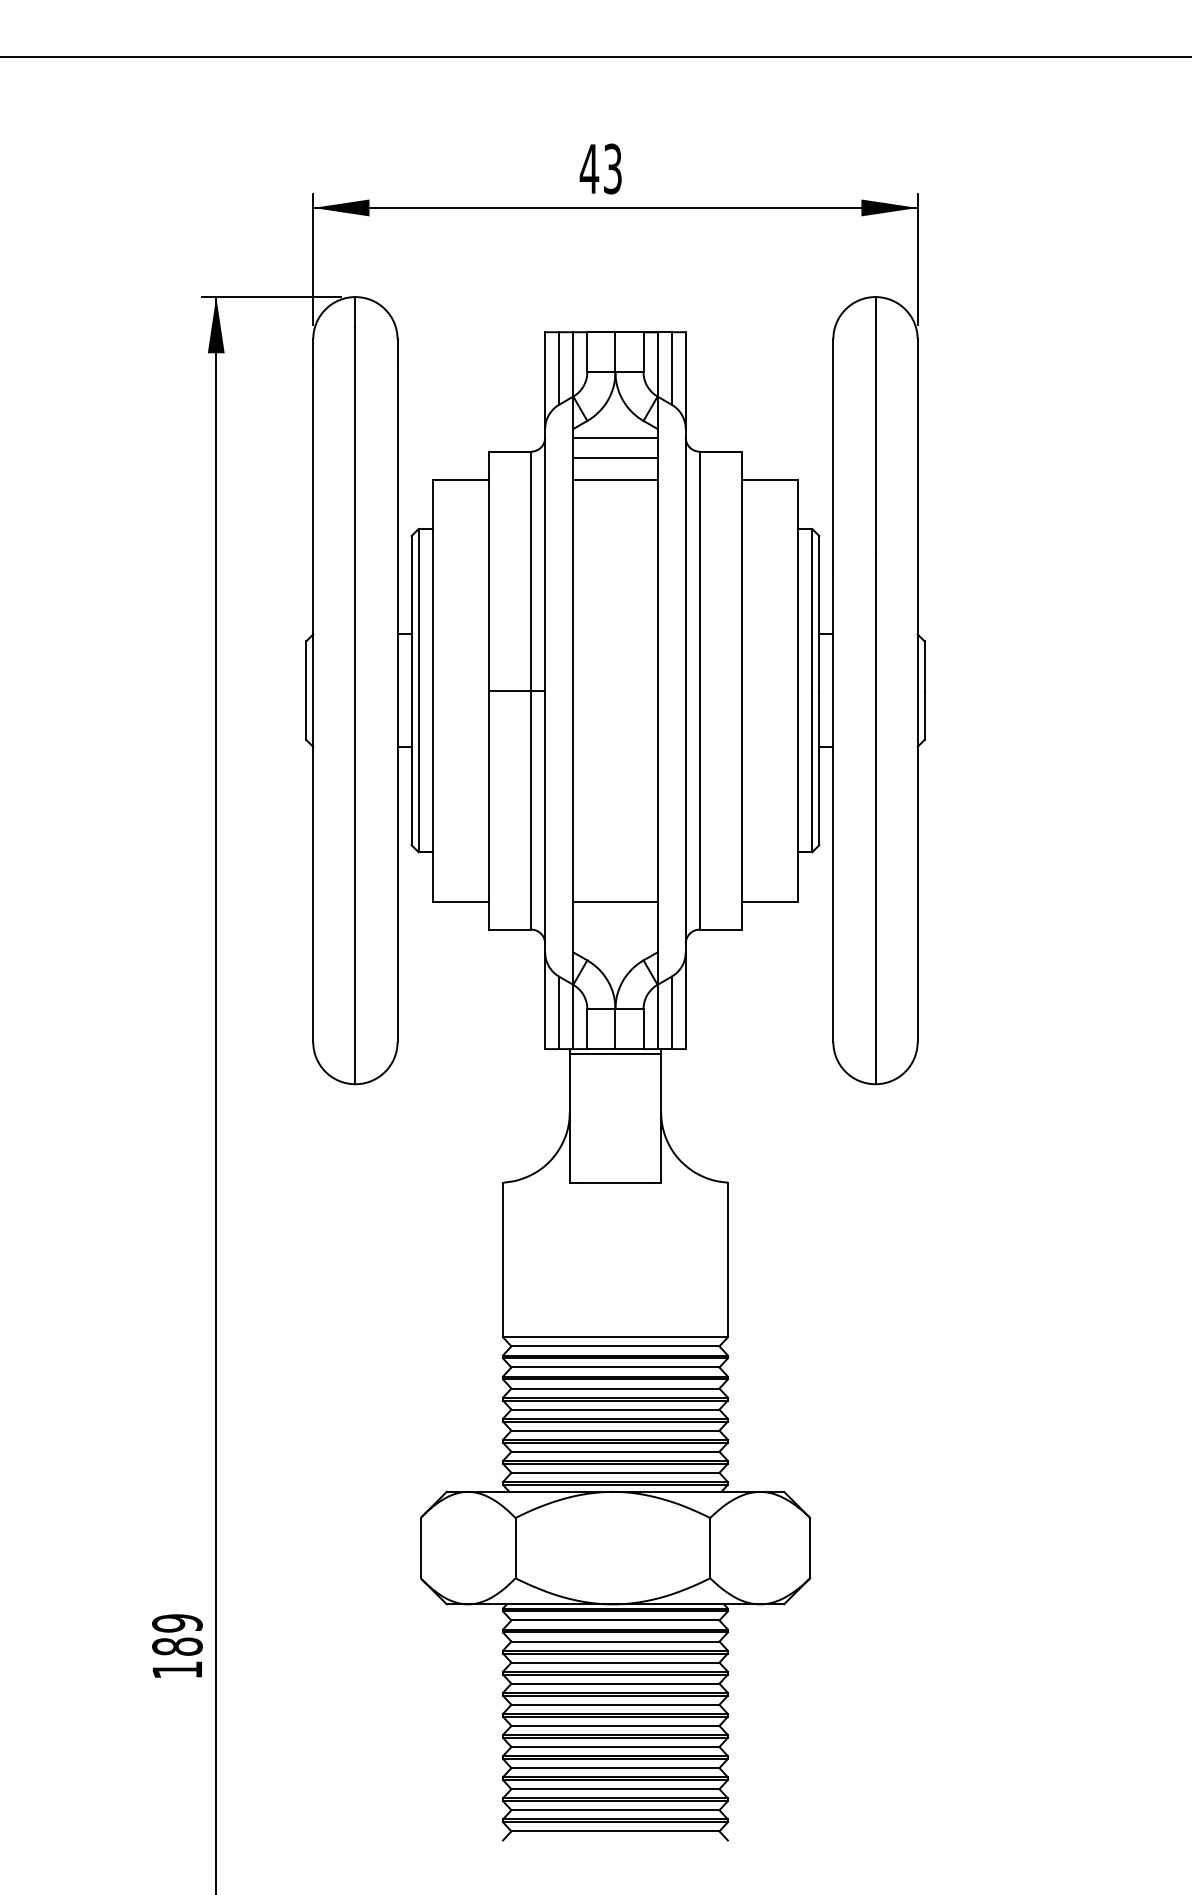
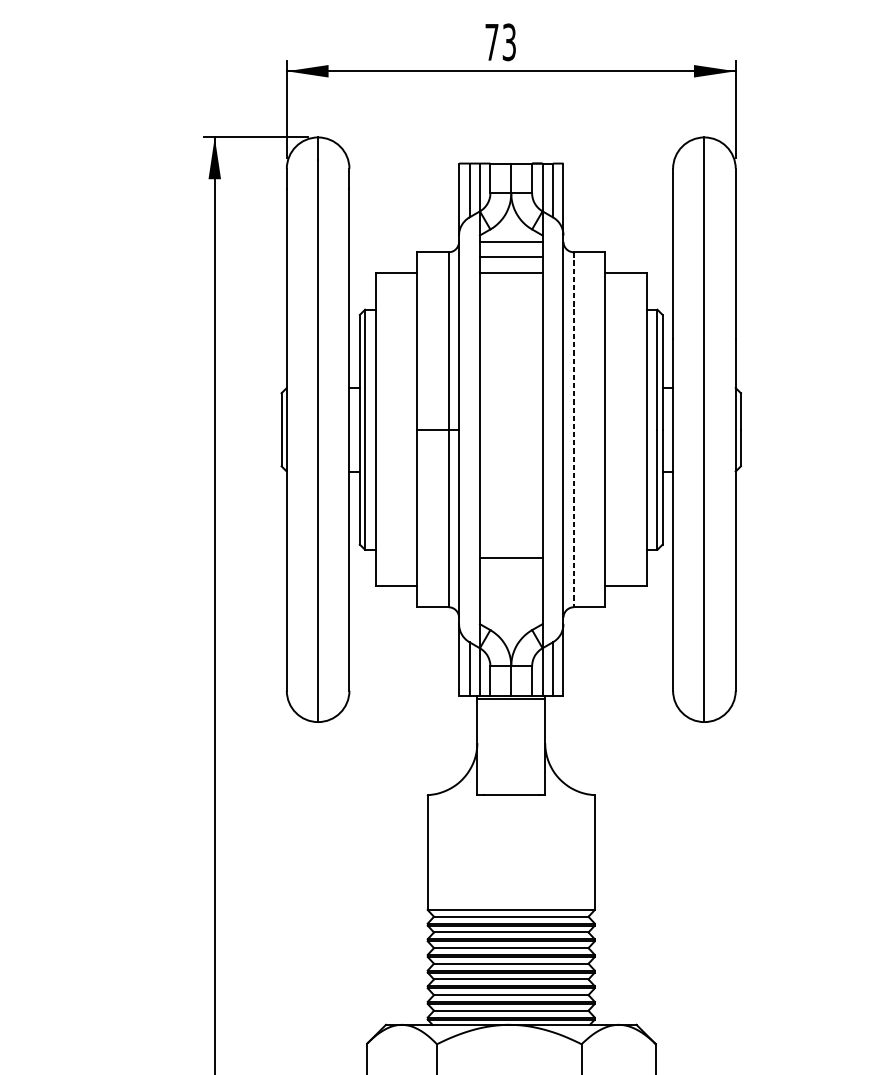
text: (589, 168) -> (491, 41), 43 -> 73
line: (699, 690) -> (573, 429), solid -> dashed
line: (615, 901) -> (511, 558), moved

